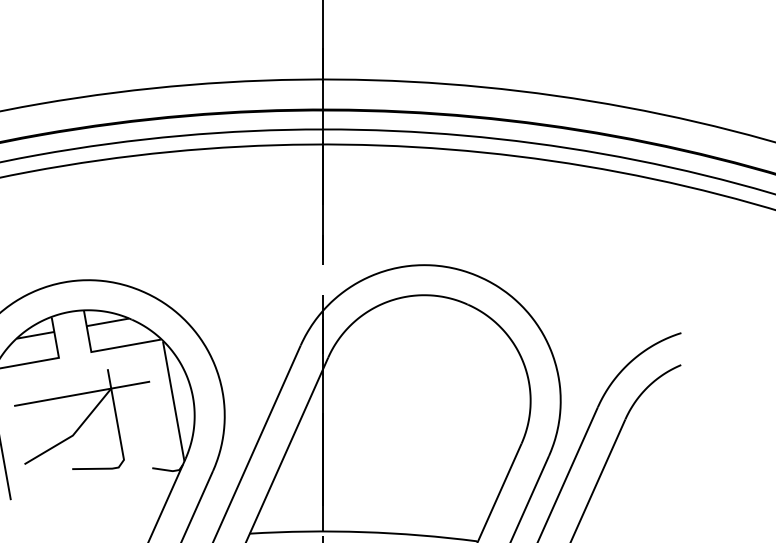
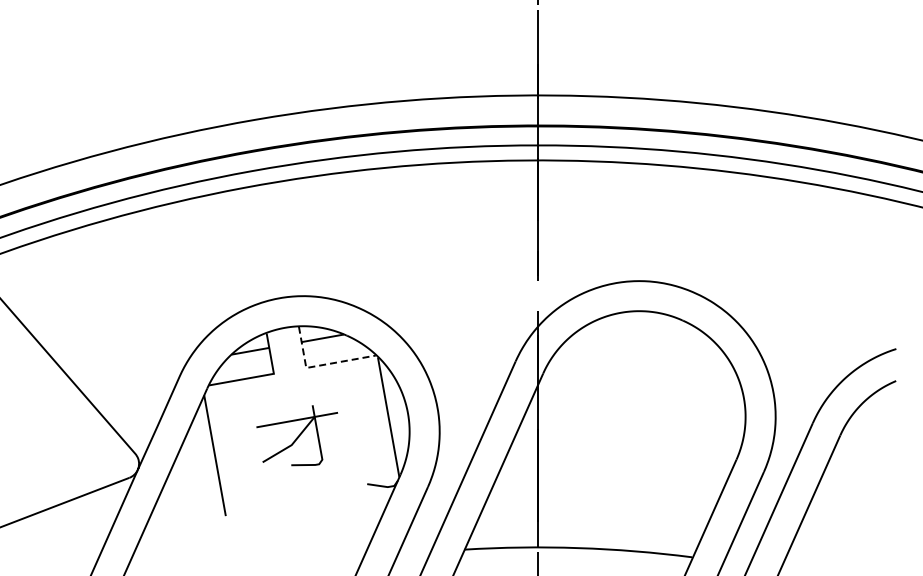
line: (105, 349) -> (320, 365), solid -> dashed
part: (82, 419) -> (297, 435), size x0.6

